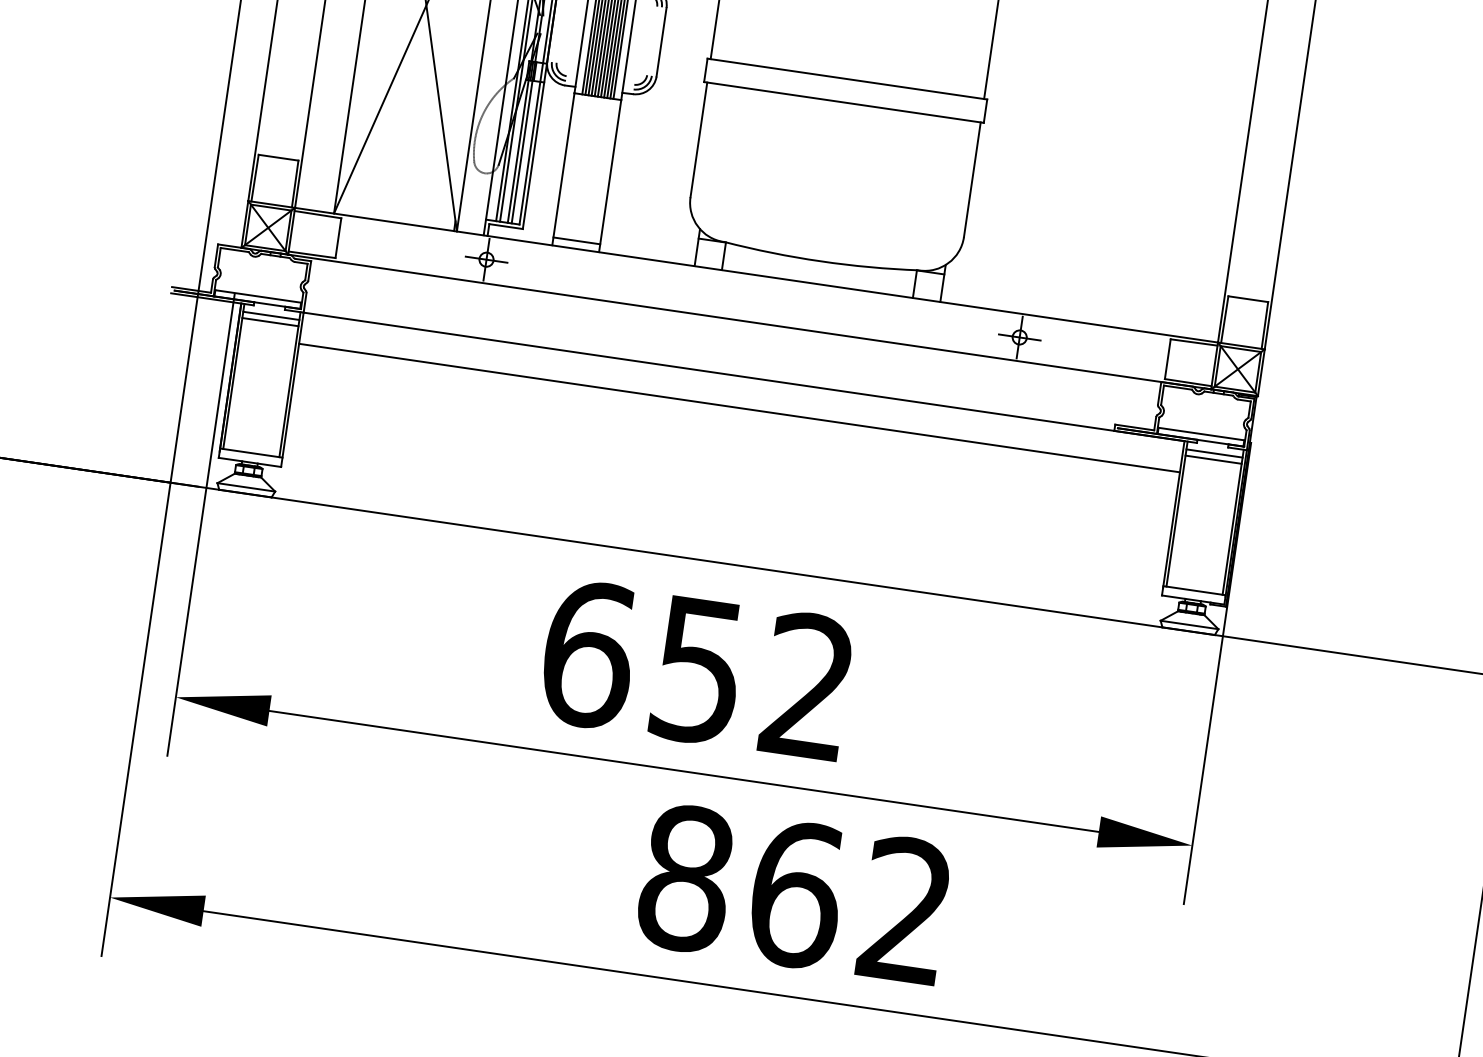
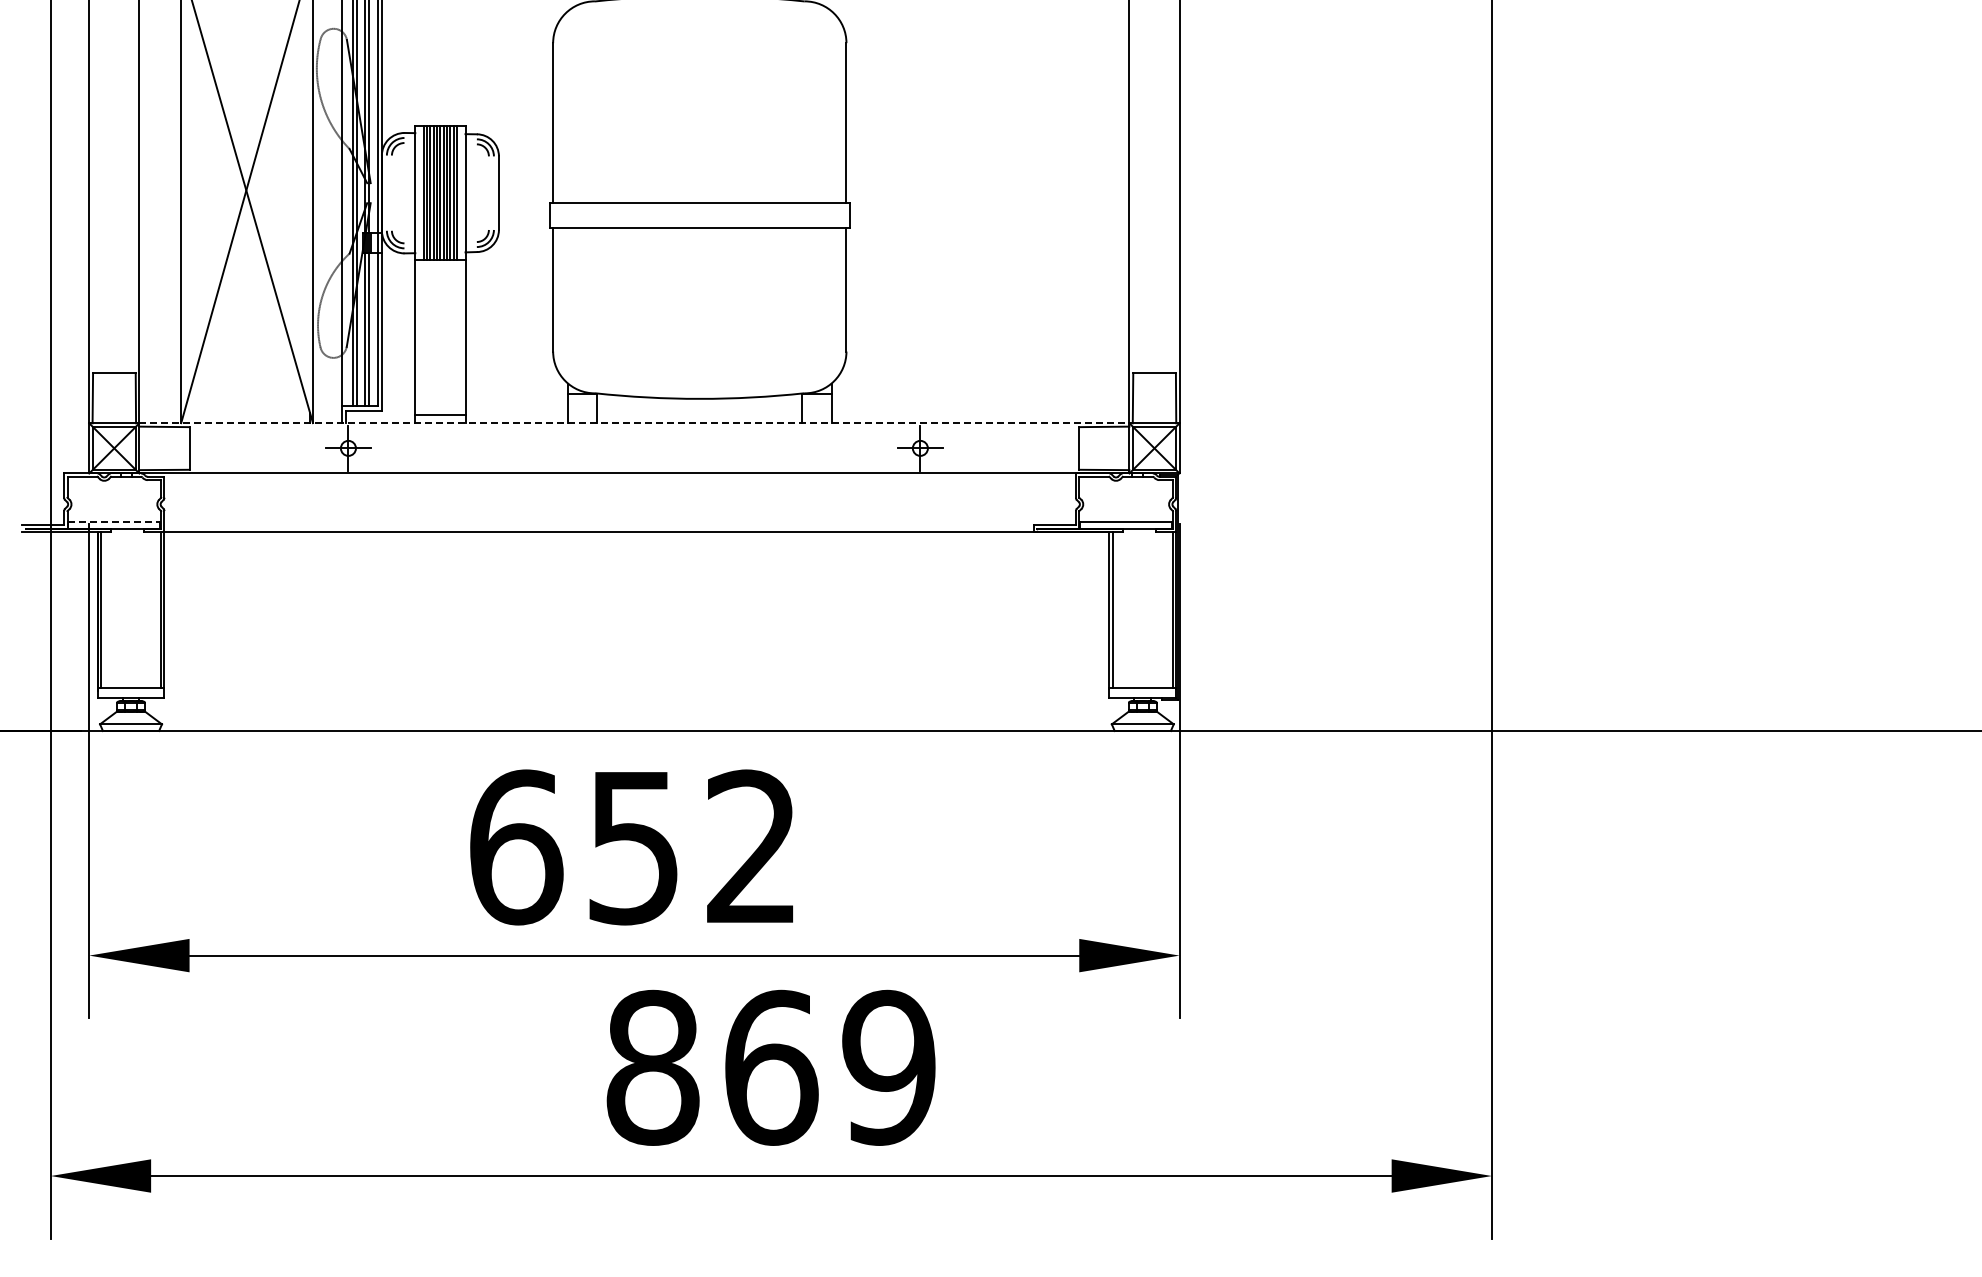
line: (756, 275) -> (634, 423), solid -> dashed
line: (258, 296) -> (114, 521), solid -> dashed
line: (270, 315) -> (130, 540), removed
line: (269, 322) -> (130, 547), removed
line: (739, 408) -> (636, 565), removed
line: (1214, 453) -> (1142, 540), removed
line: (1213, 460) -> (1142, 547), removed
text: (905, 910) -> (888, 1067), 862 -> 869

